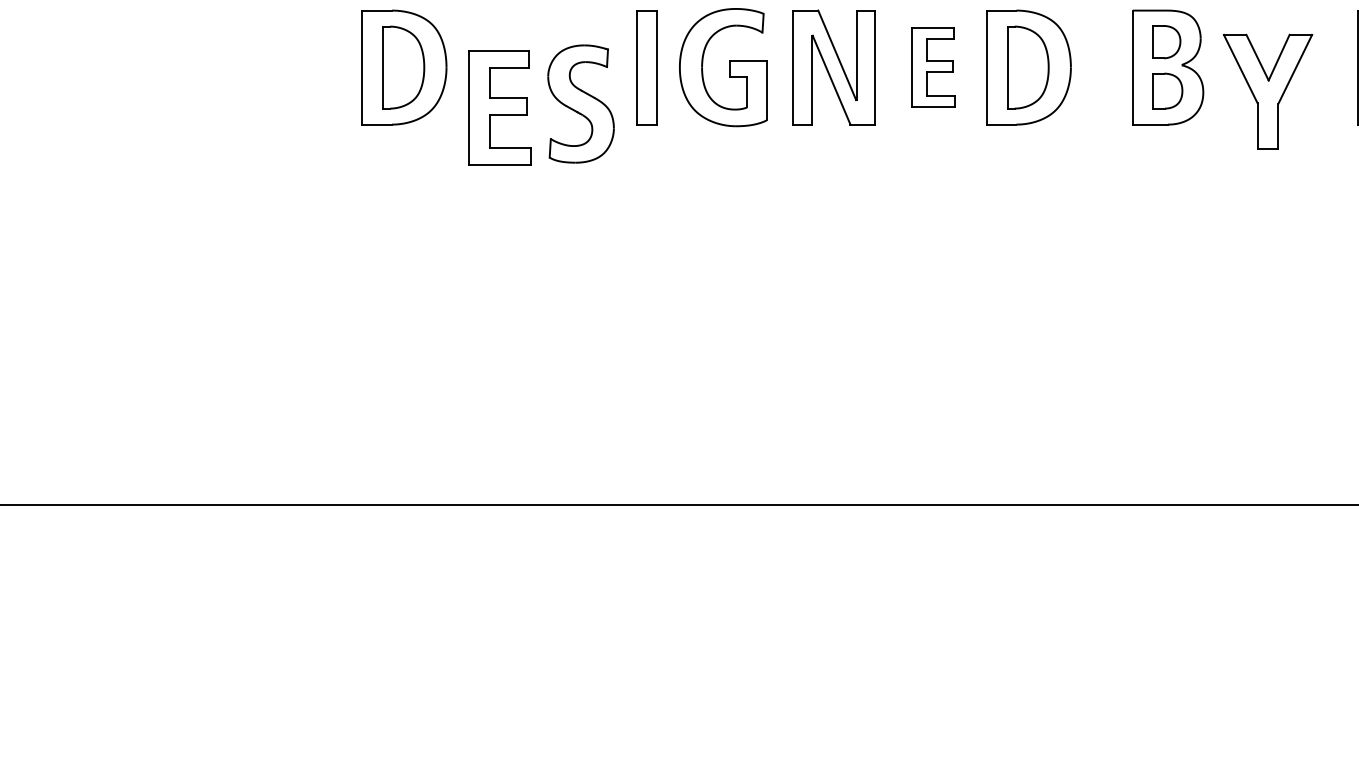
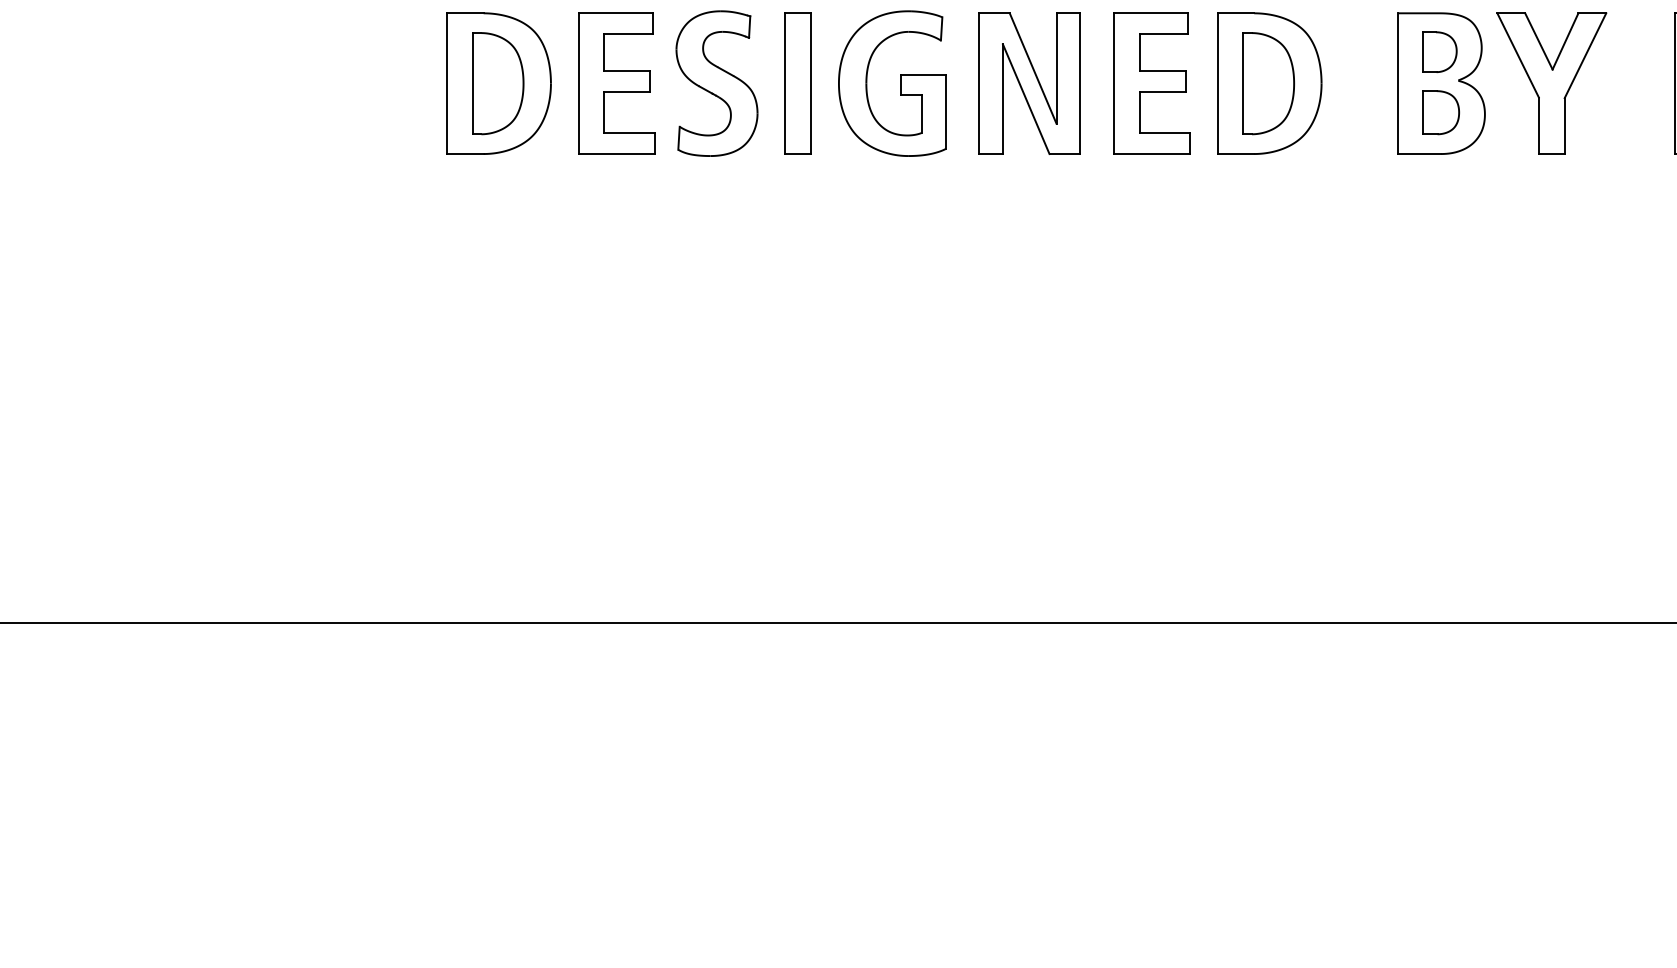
part: (933, 67) -> (1151, 83), size x1.43
part: (1267, 91) -> (1551, 83), moved
part: (580, 103) -> (716, 83), moved
part: (499, 107) -> (616, 83), moved

